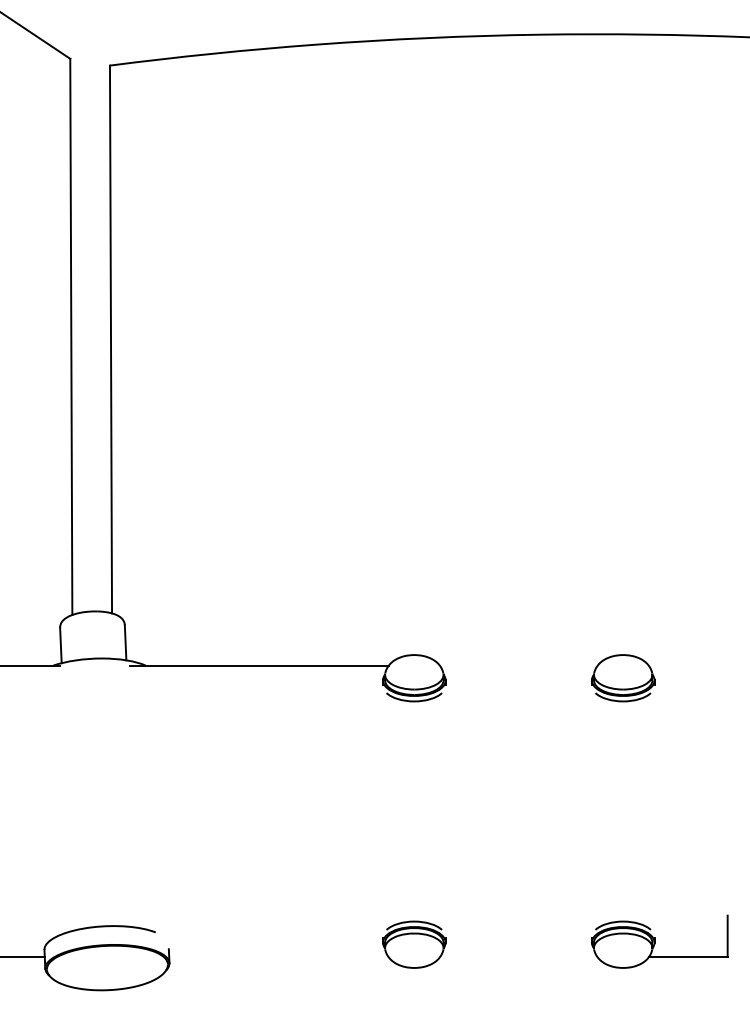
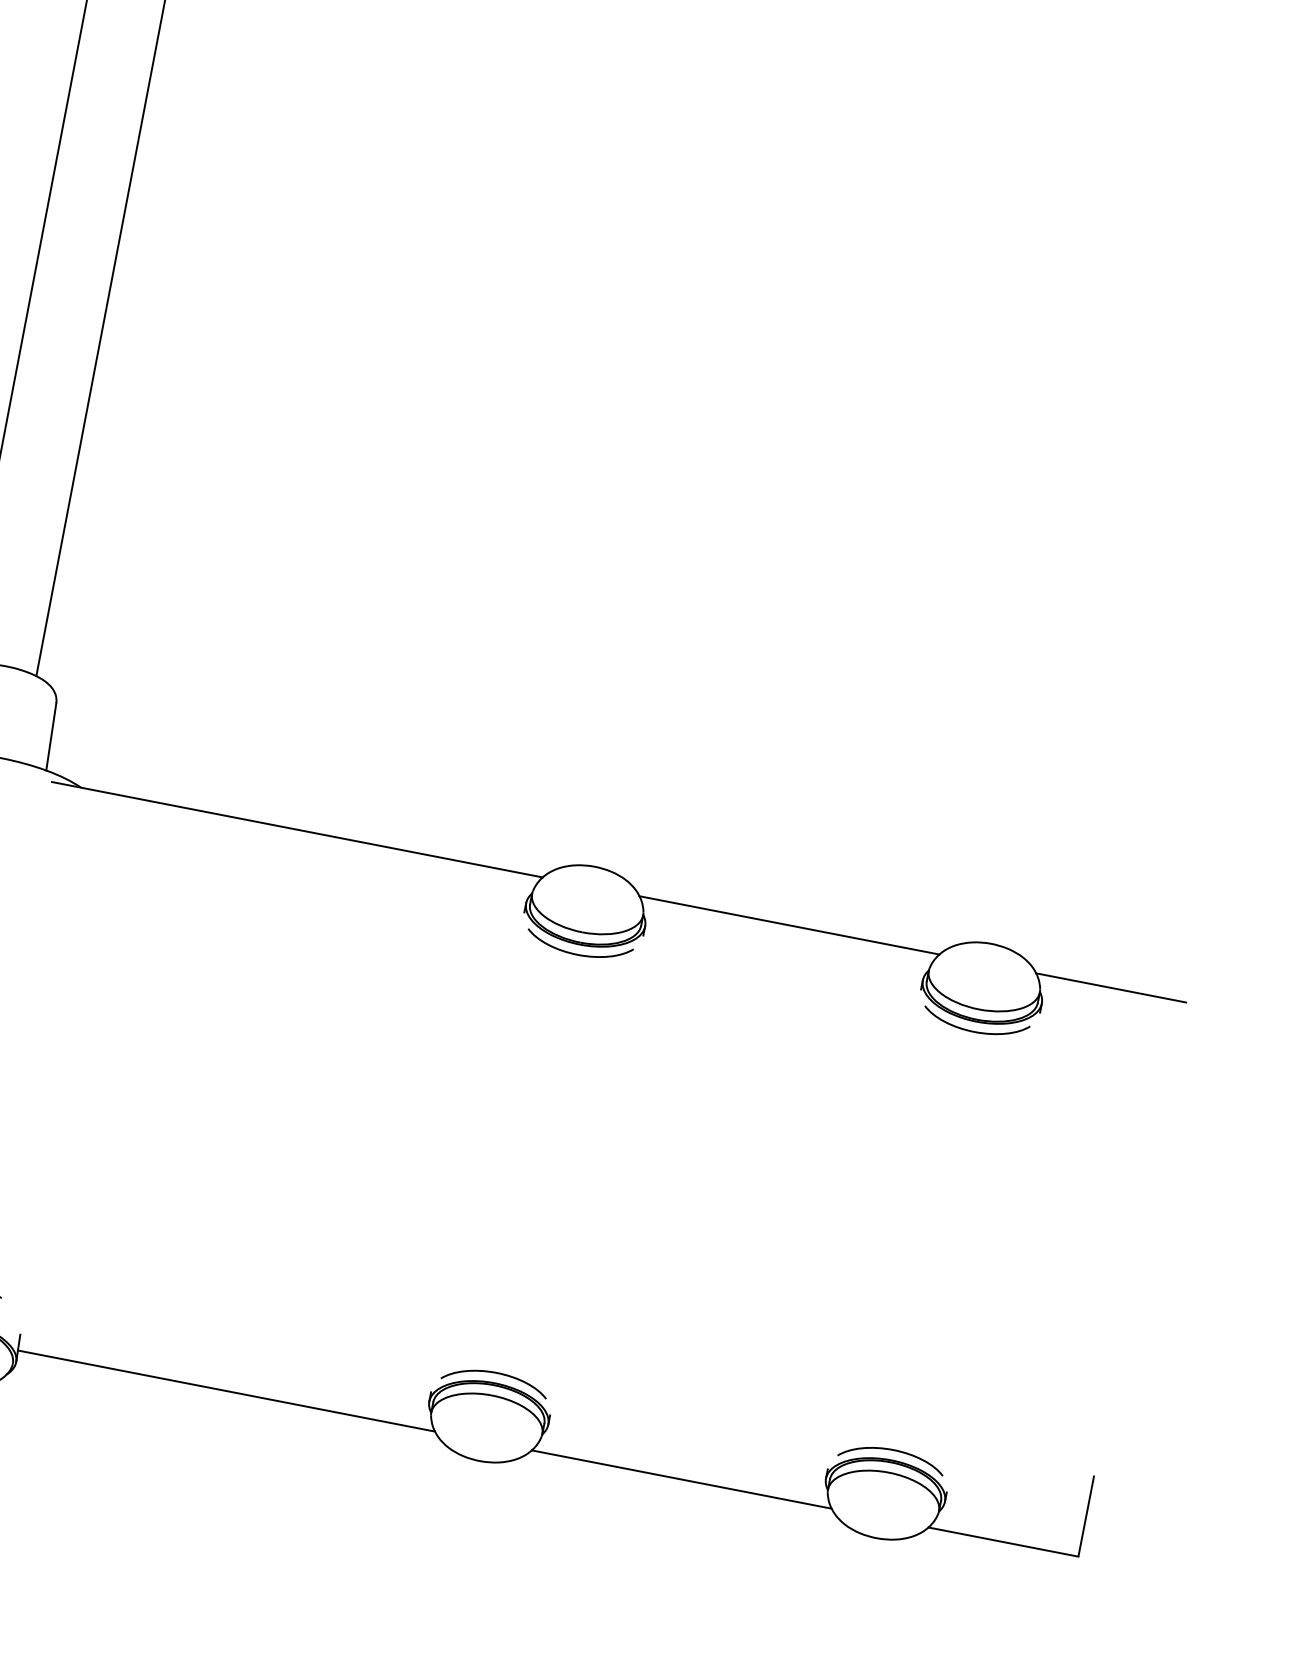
line: (518, 665) -> (788, 925), added
line: (687, 665) -> (1109, 987), added
line: (278, 957) -> (225, 1390), added
line: (518, 957) -> (681, 1479), added

